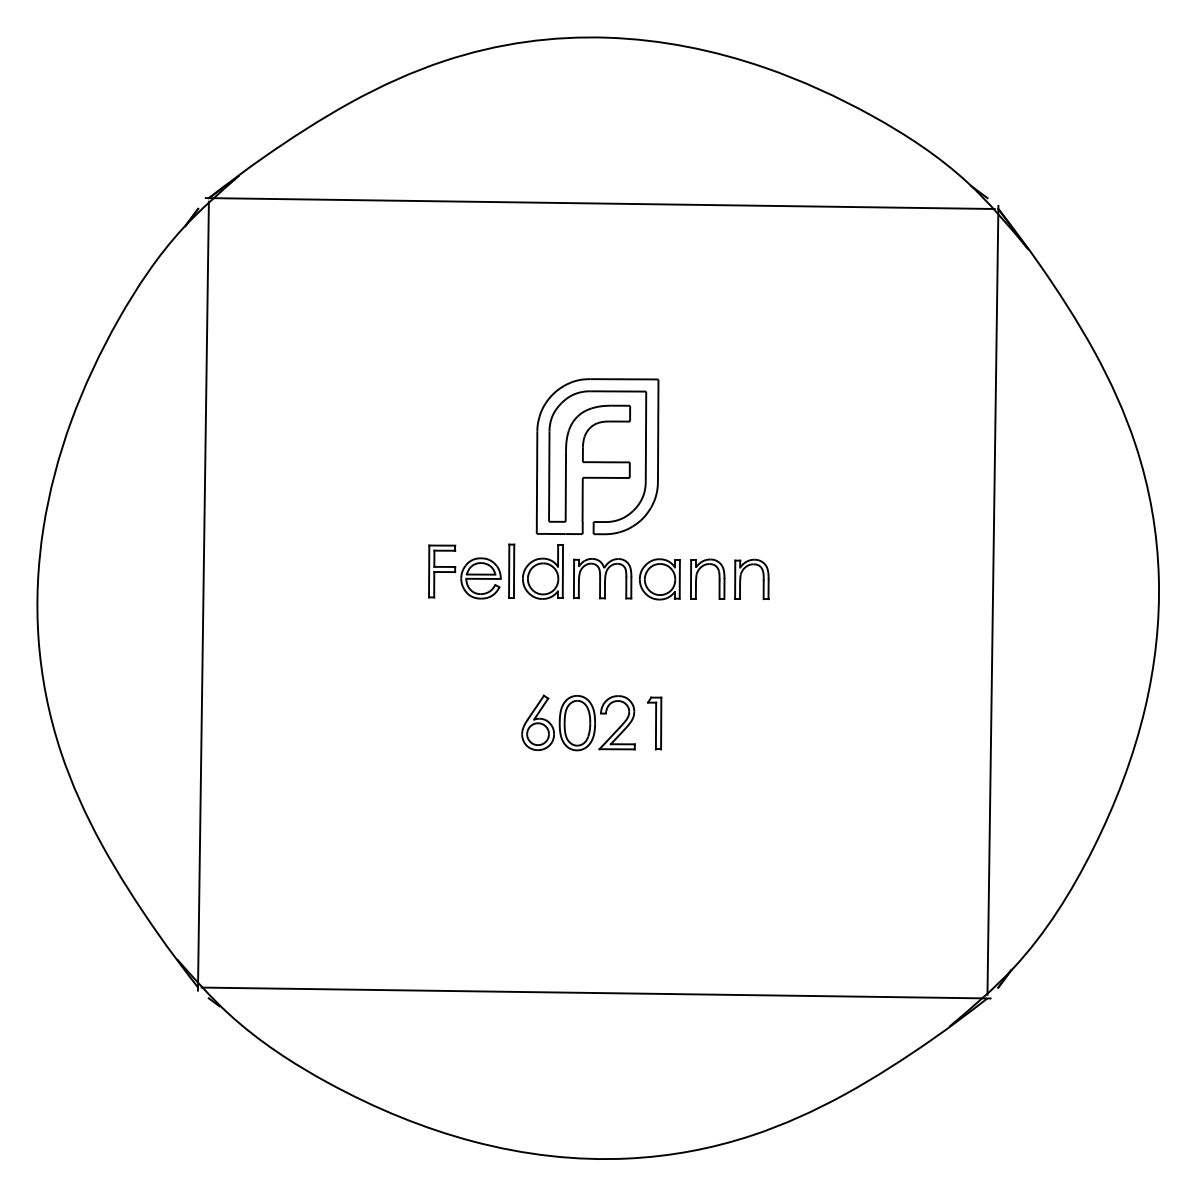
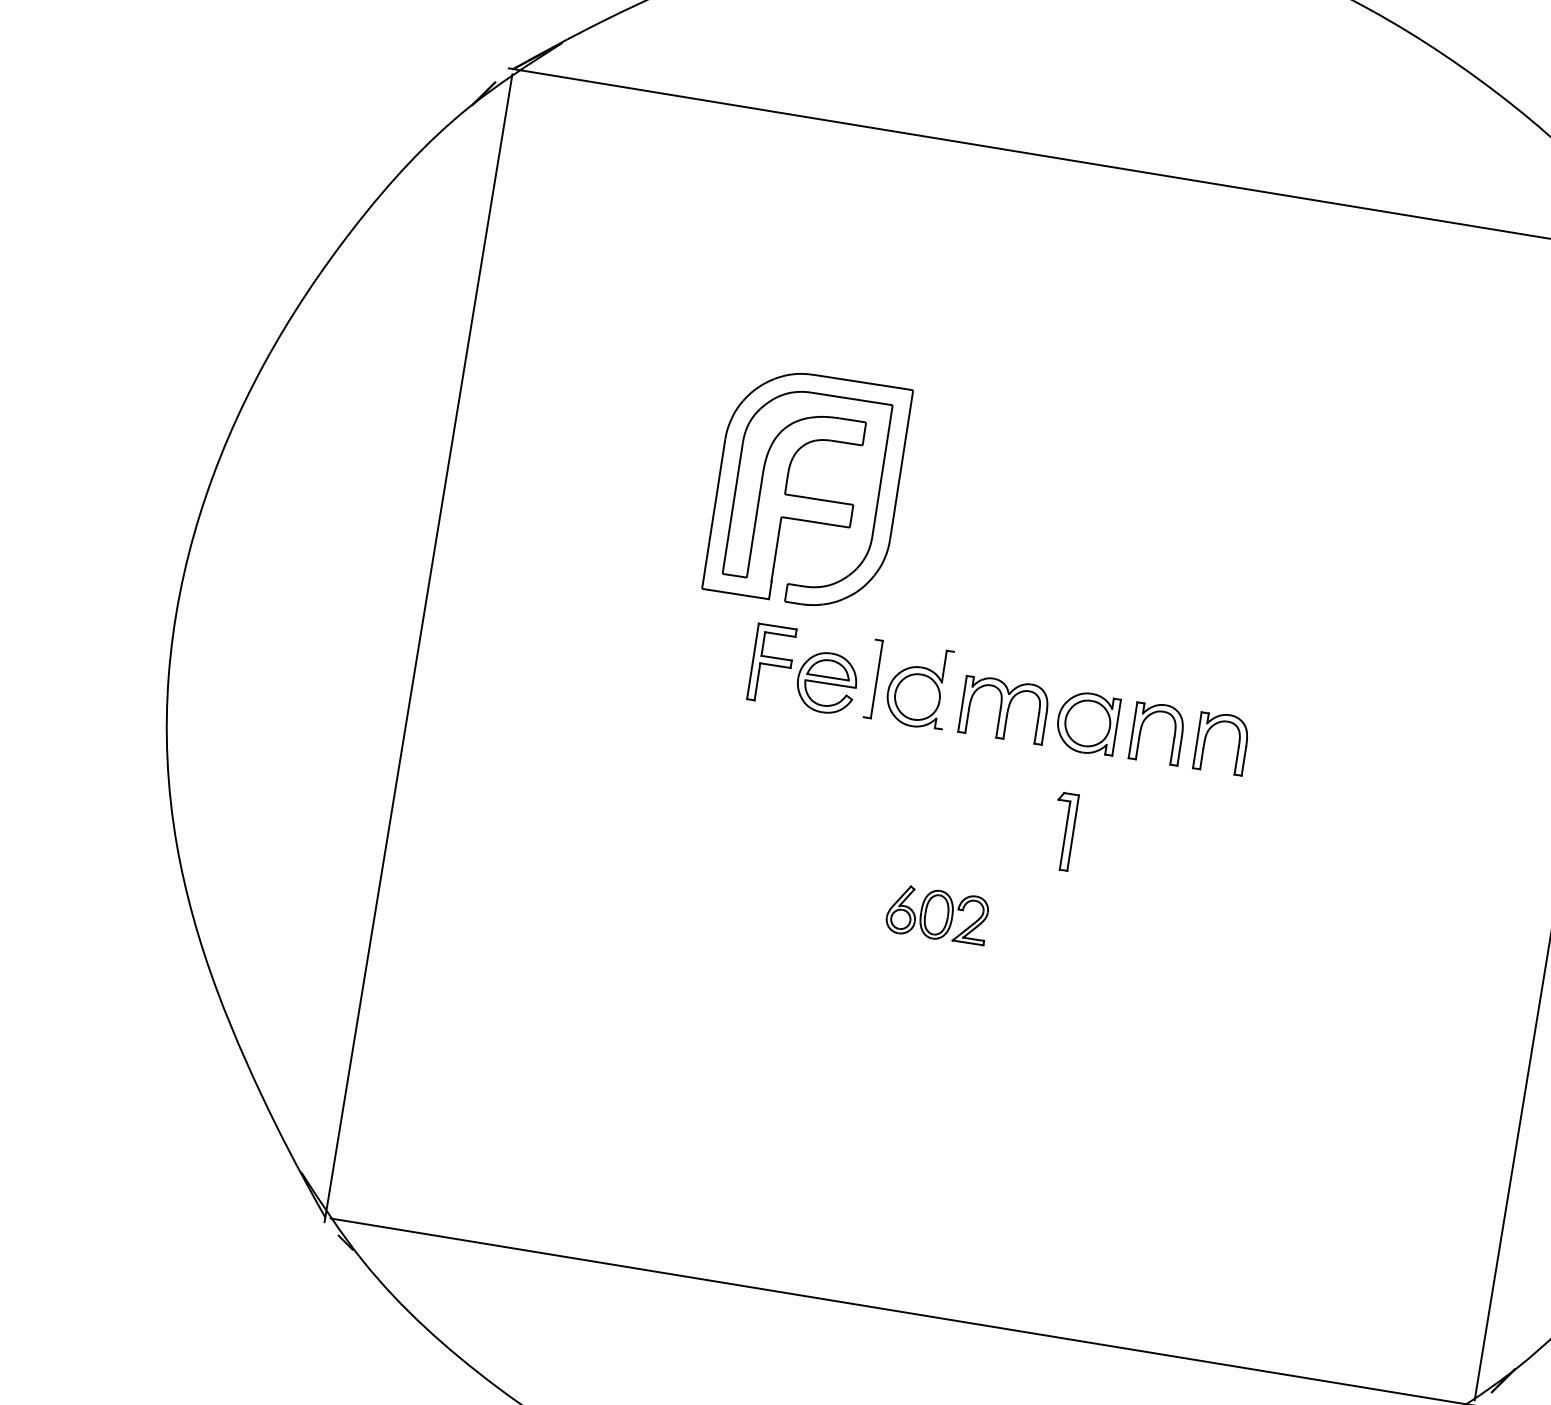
part: (597, 456) -> (807, 489), moved
line: (509, 570) -> (870, 677), removed
line: (562, 571) -> (947, 690), removed
part: (578, 722) -> (937, 914), size x0.6
part: (654, 723) -> (1063, 831), moved

